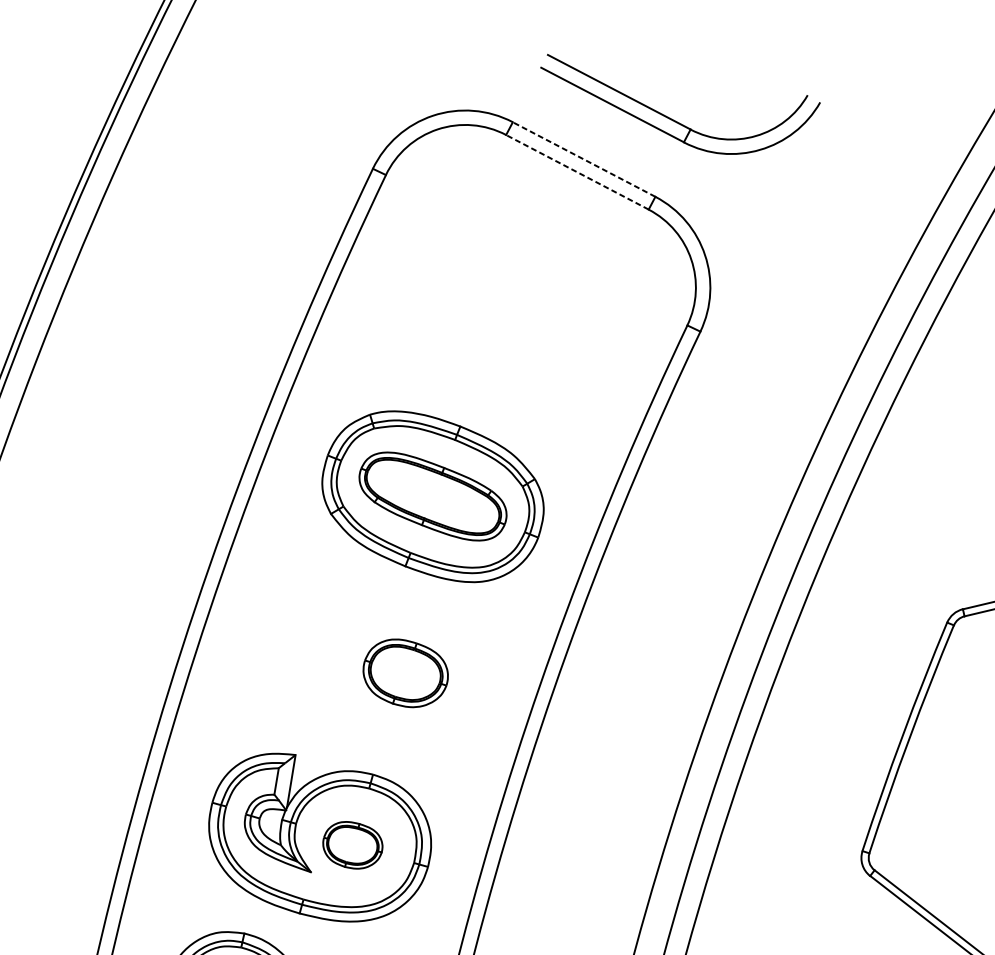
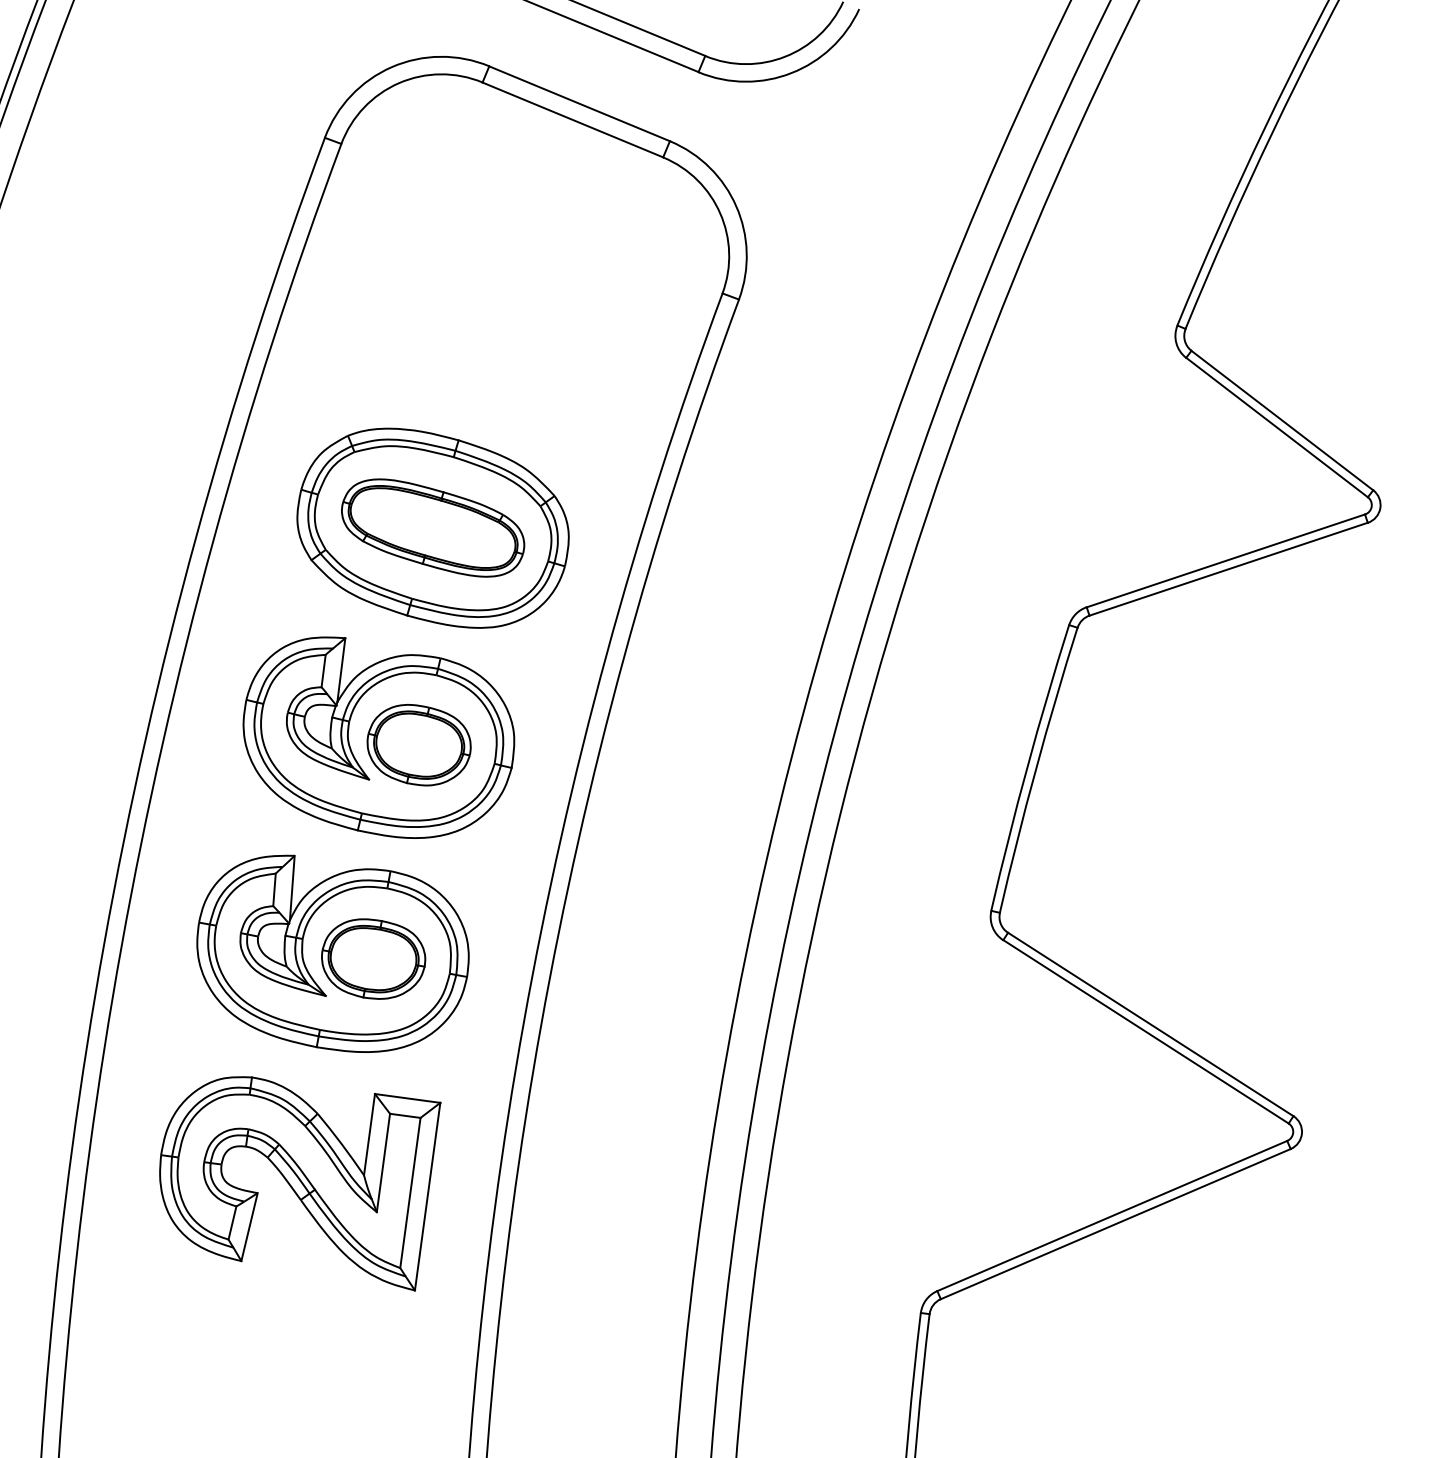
line: (584, 159) -> (579, 103), dashed -> solid
line: (577, 171) -> (572, 119), dashed -> solid
part: (372, 664) -> (378, 737), added
part: (352, 844) -> (373, 958), size x1.43

